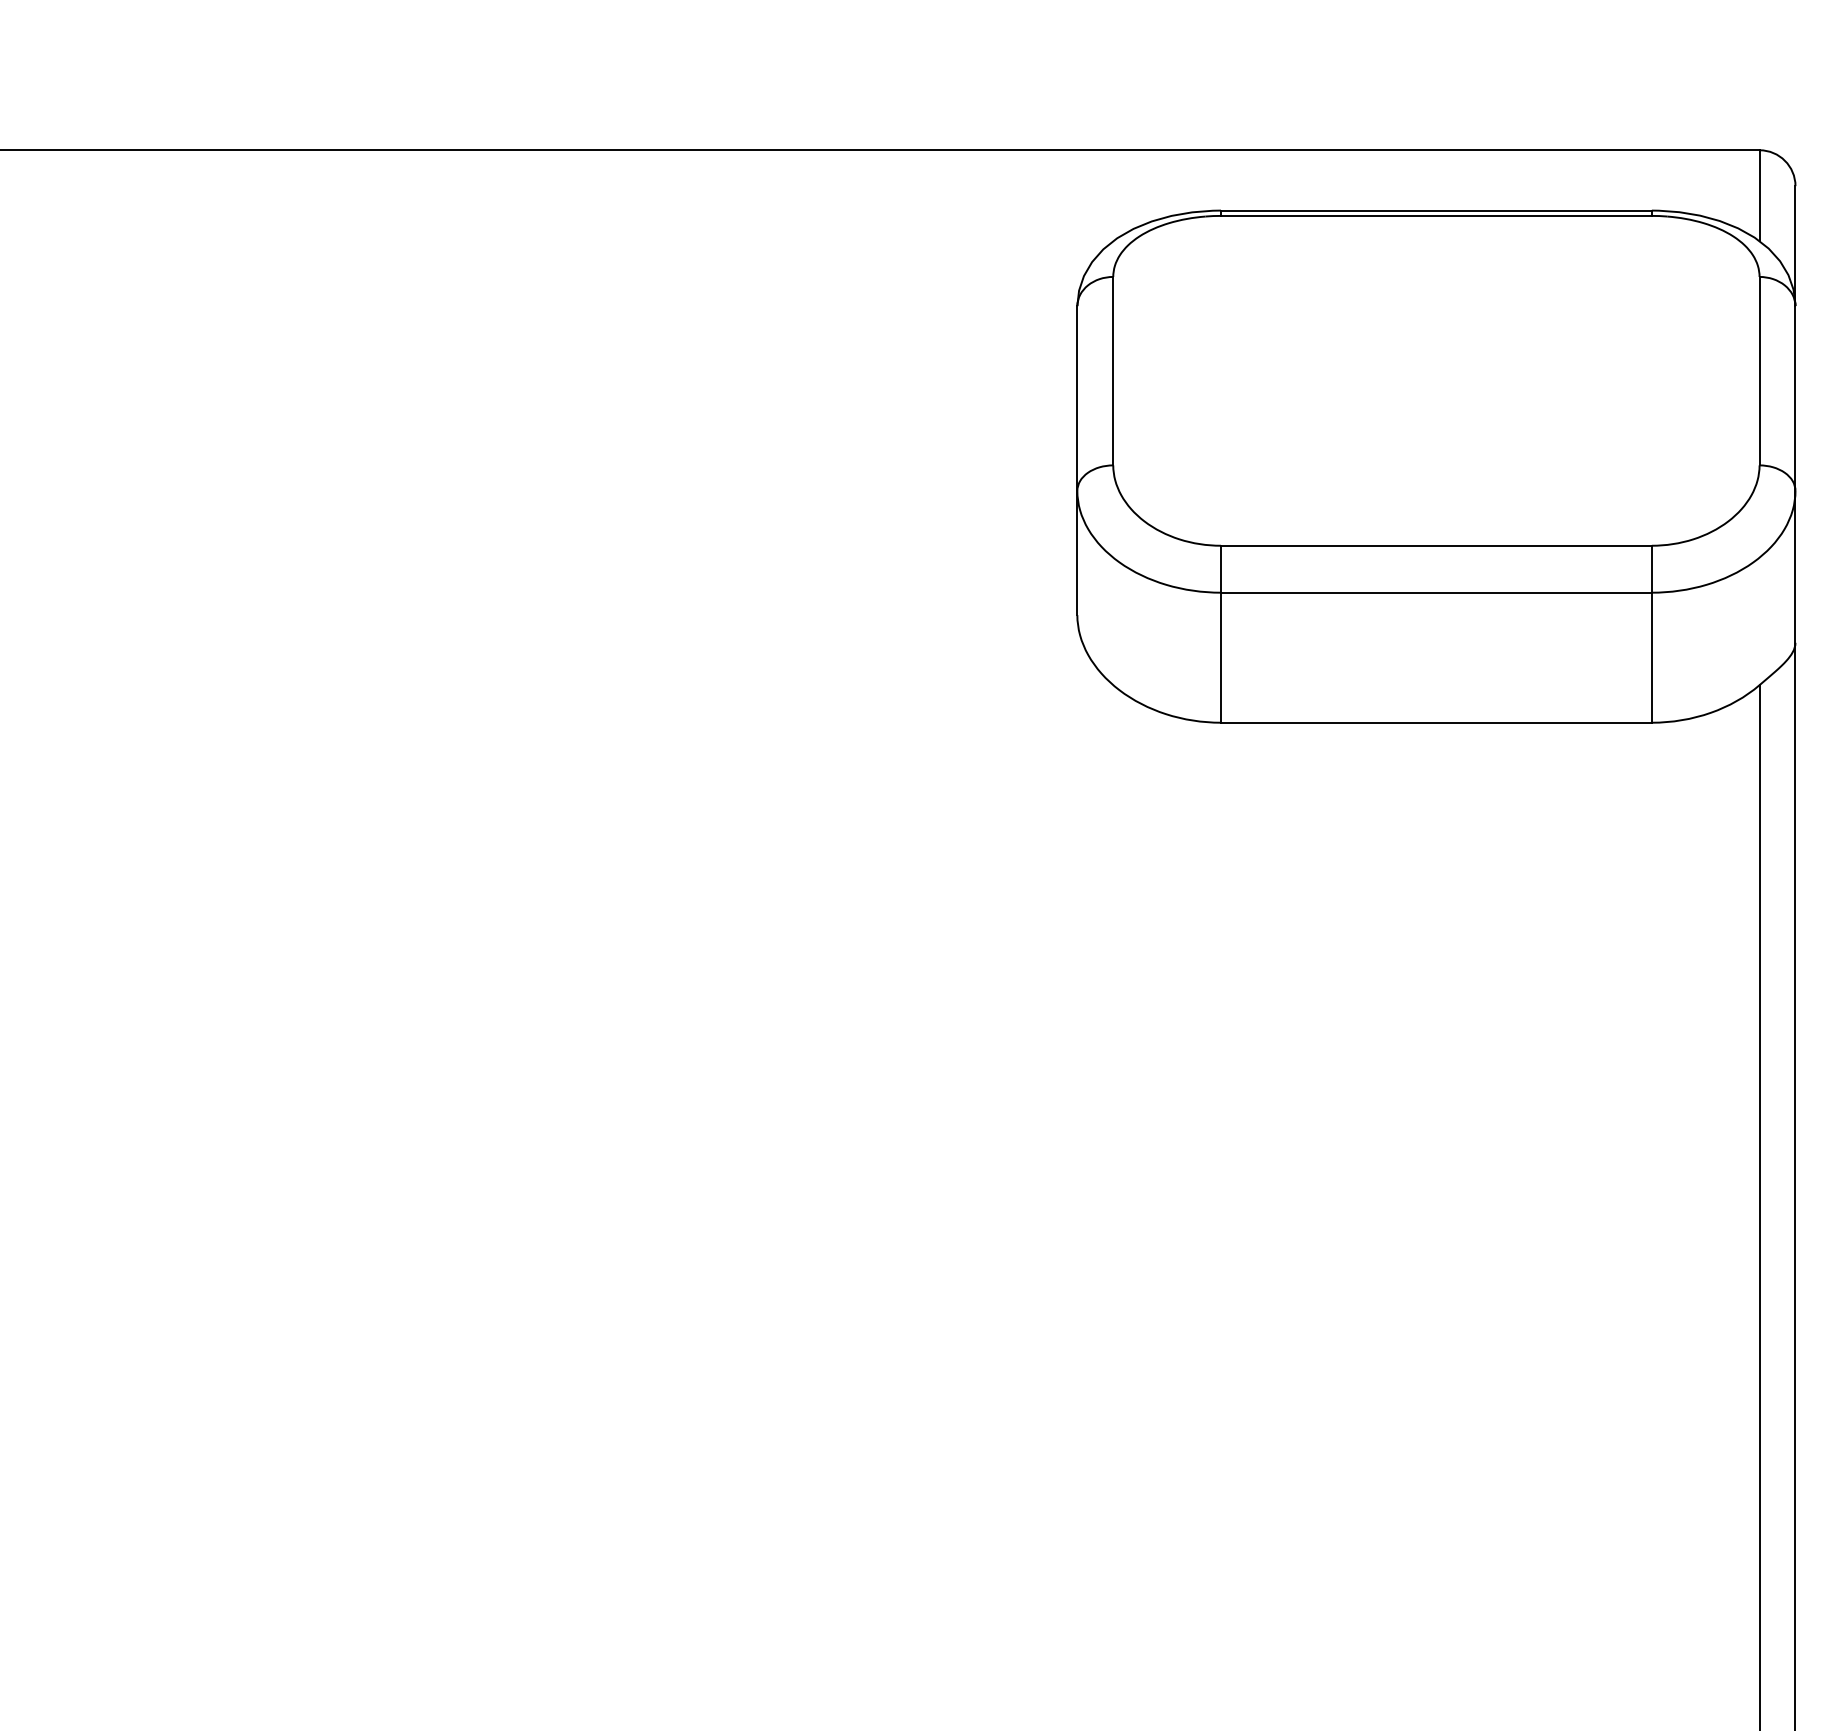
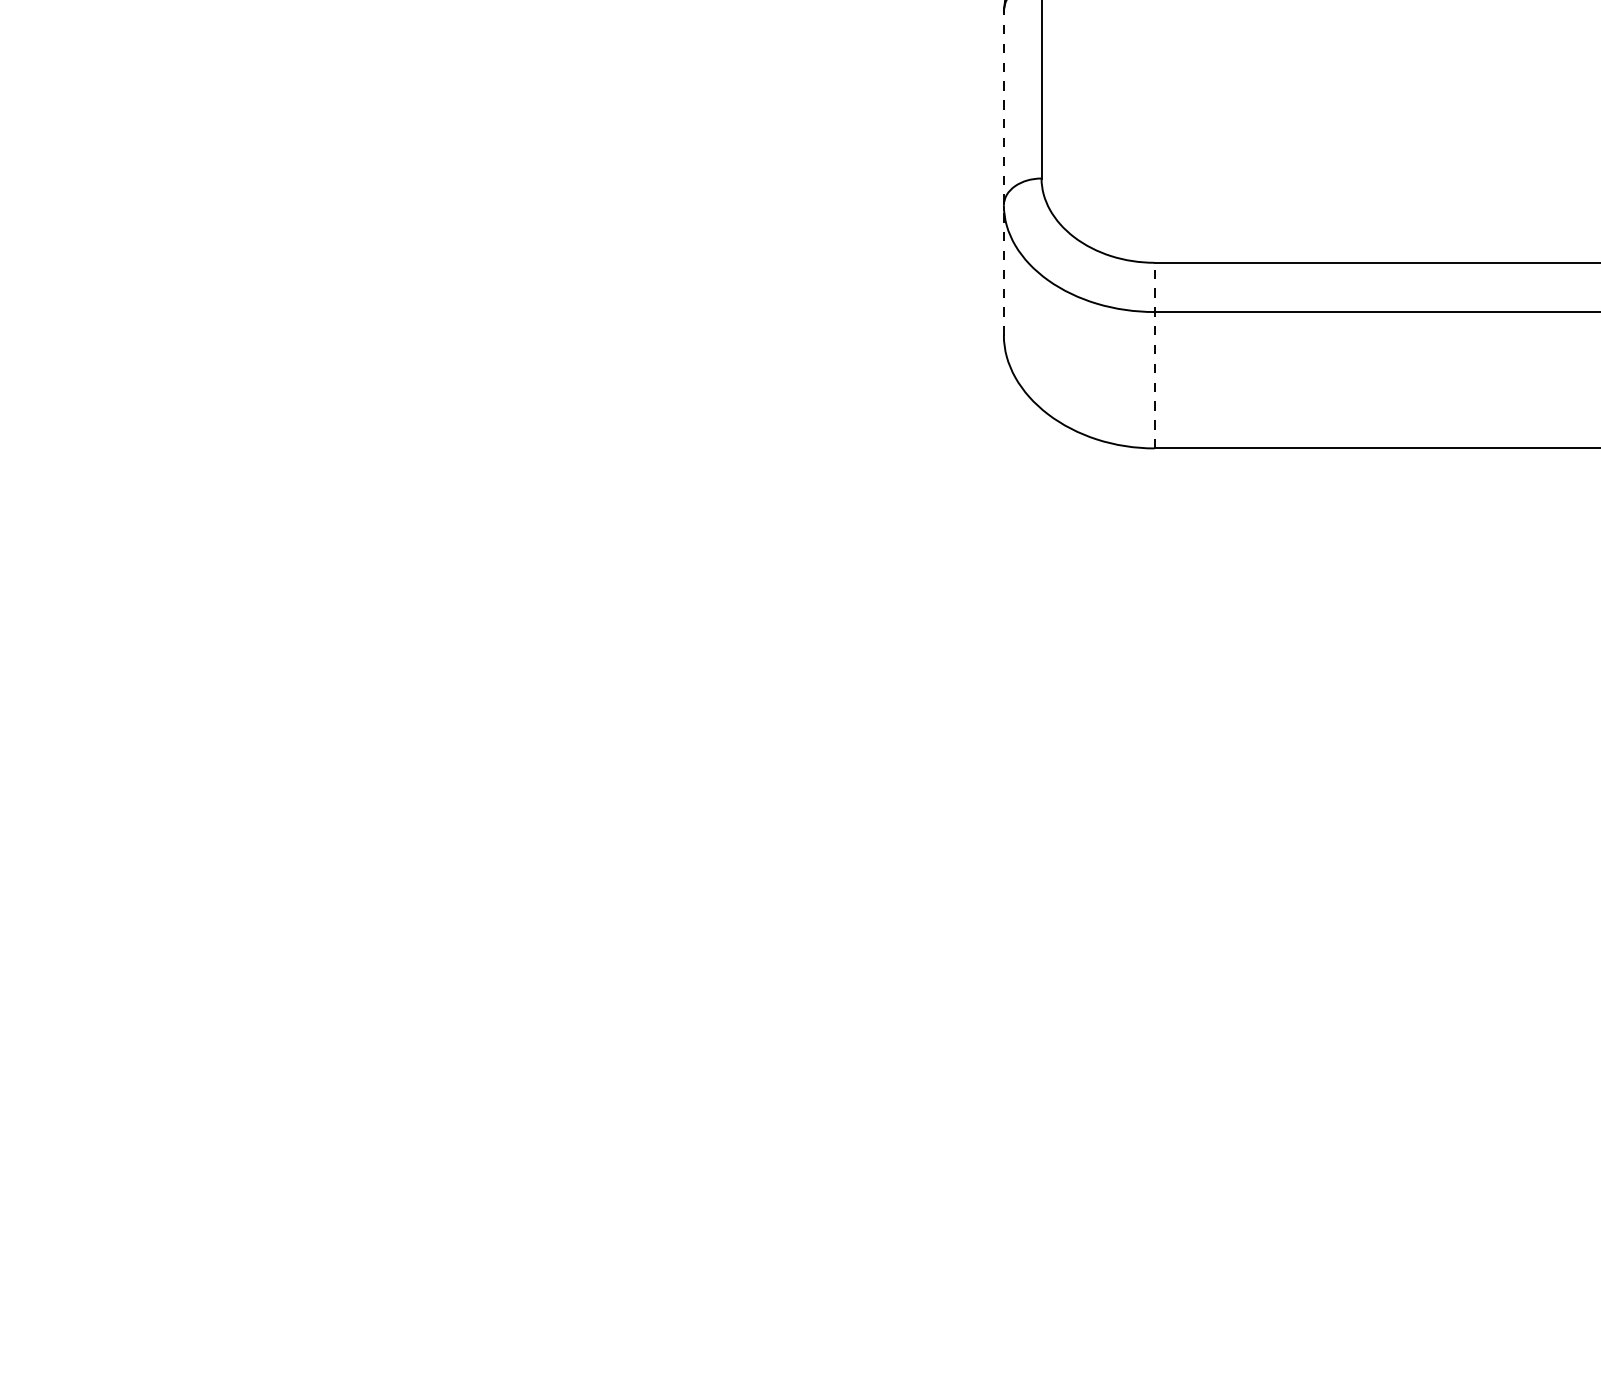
line: (1077, 460) -> (1004, 173), solid -> dashed
line: (1220, 633) -> (1154, 354), solid -> dashed

